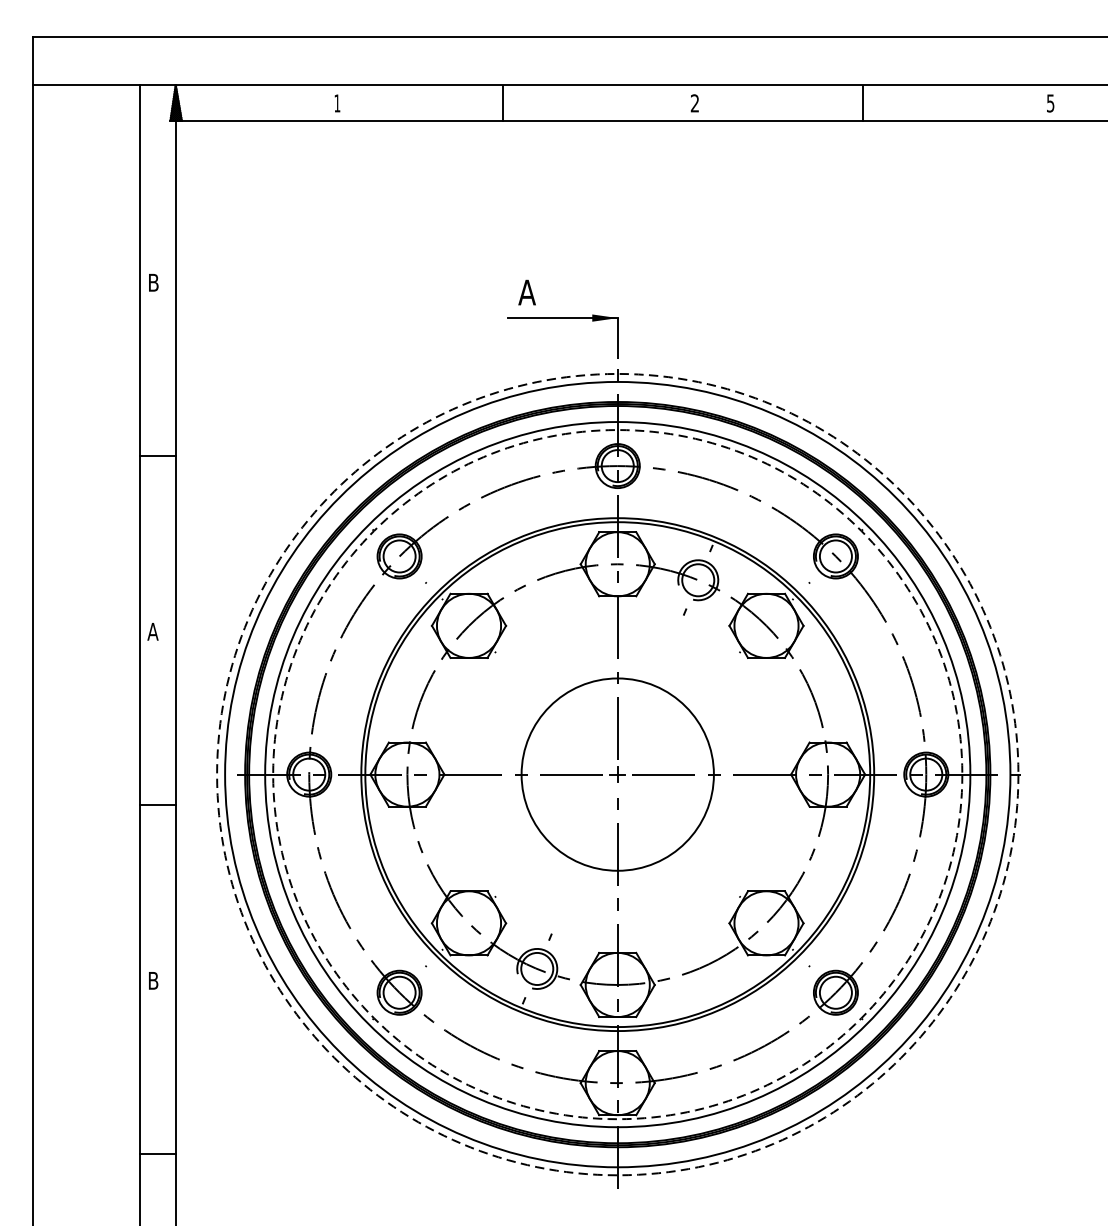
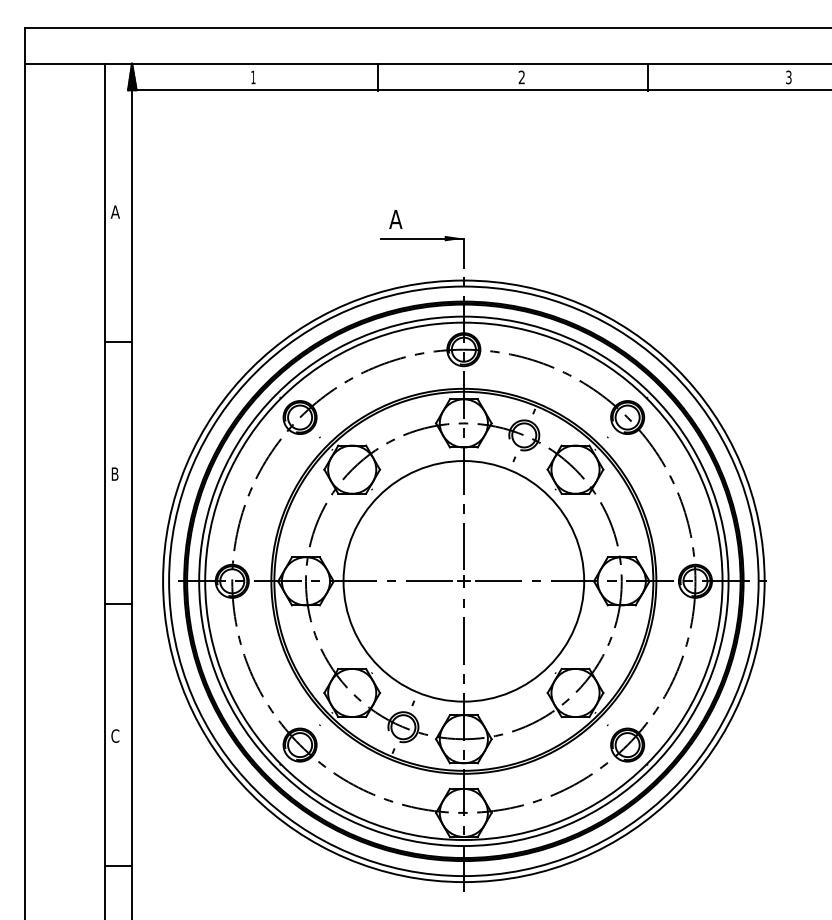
text: (1050, 102) -> (788, 76), 5 -> 3
text: (152, 281) -> (114, 211), B -> A
text: (152, 630) -> (114, 473), A -> B
circle: (617, 774) -> (463, 581), dashed -> solid
circle: (617, 774) -> (463, 581), dashed -> solid
circle: (617, 774) -> (463, 581), size x1.67
text: (153, 979) -> (115, 735), B -> C

